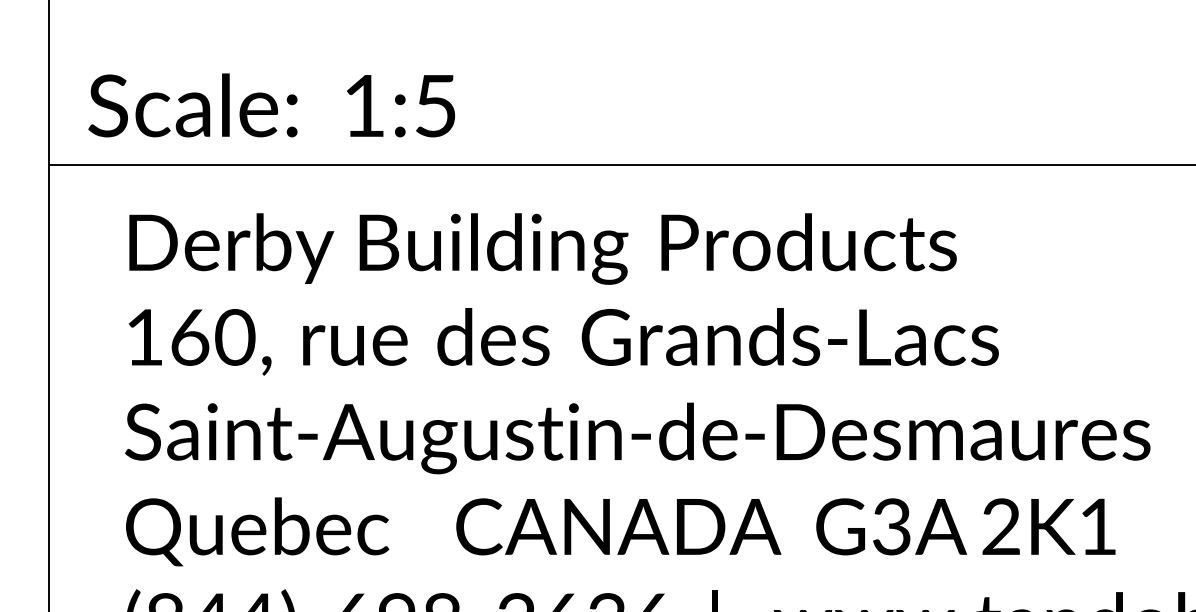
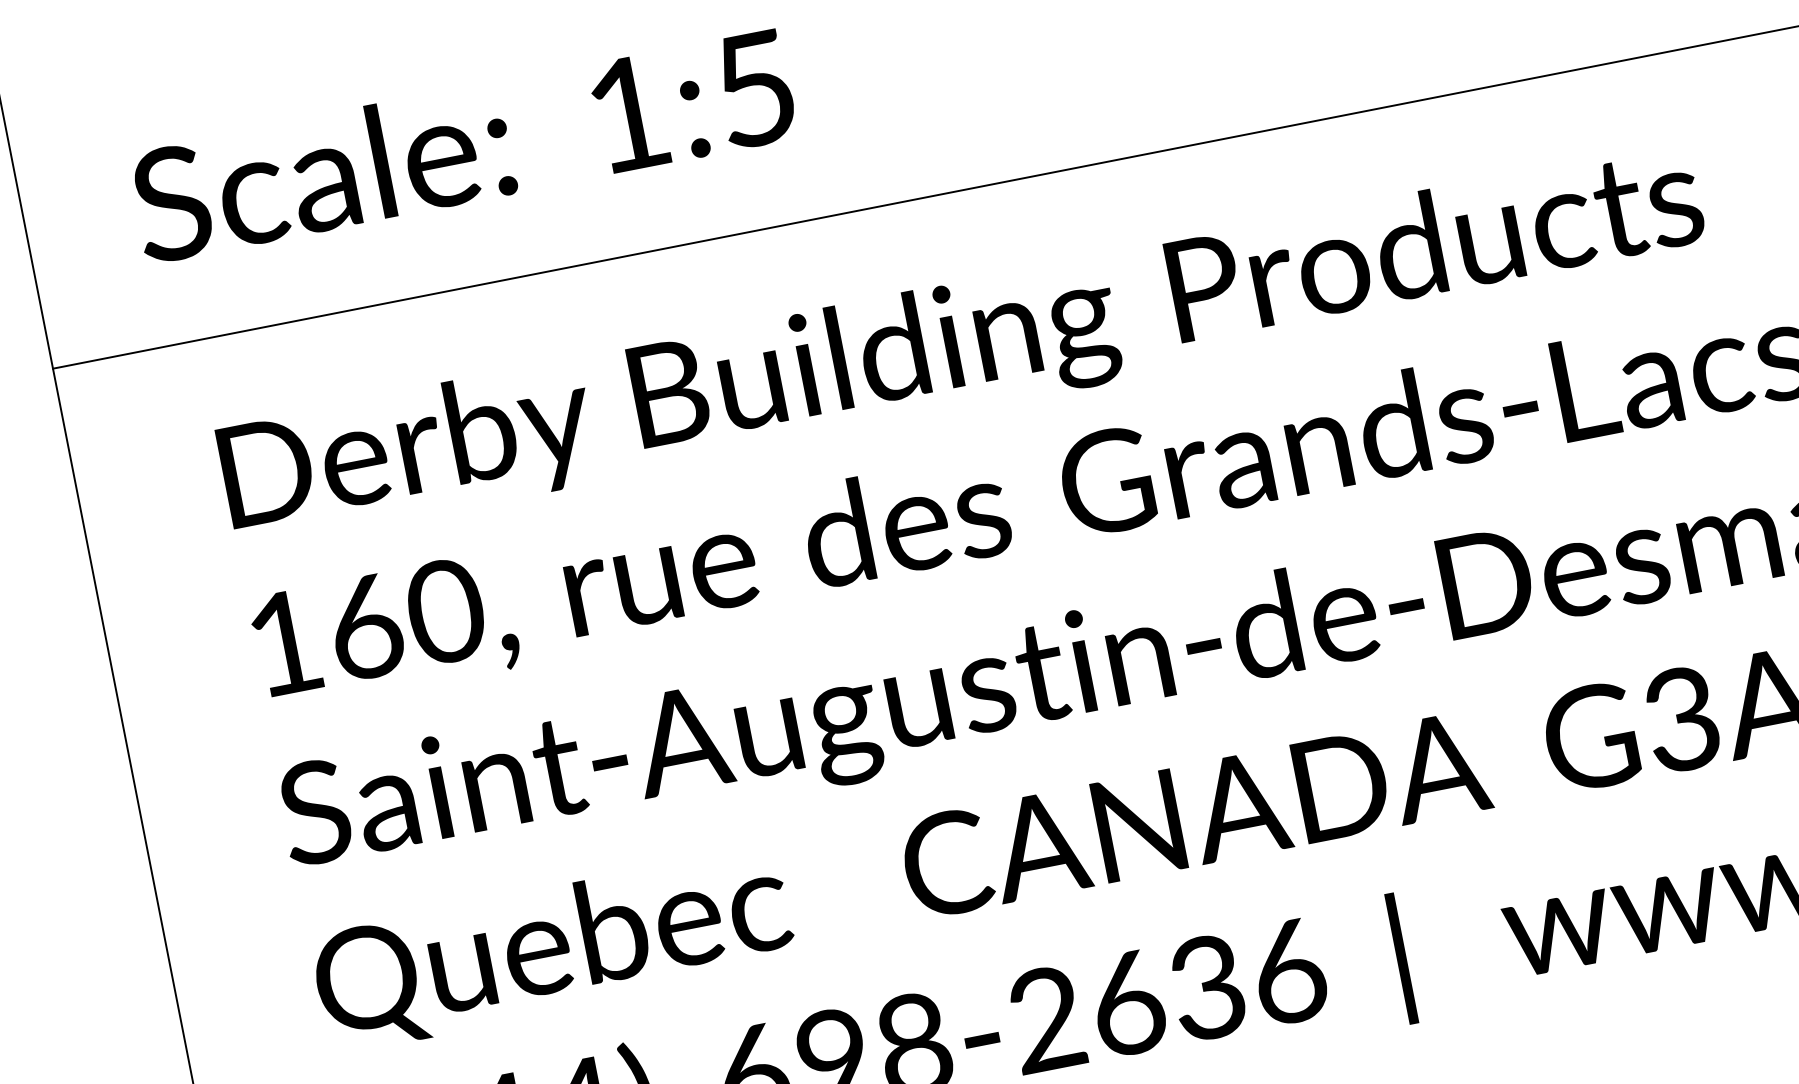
text: (271, 105) -> (462, 145), moved

